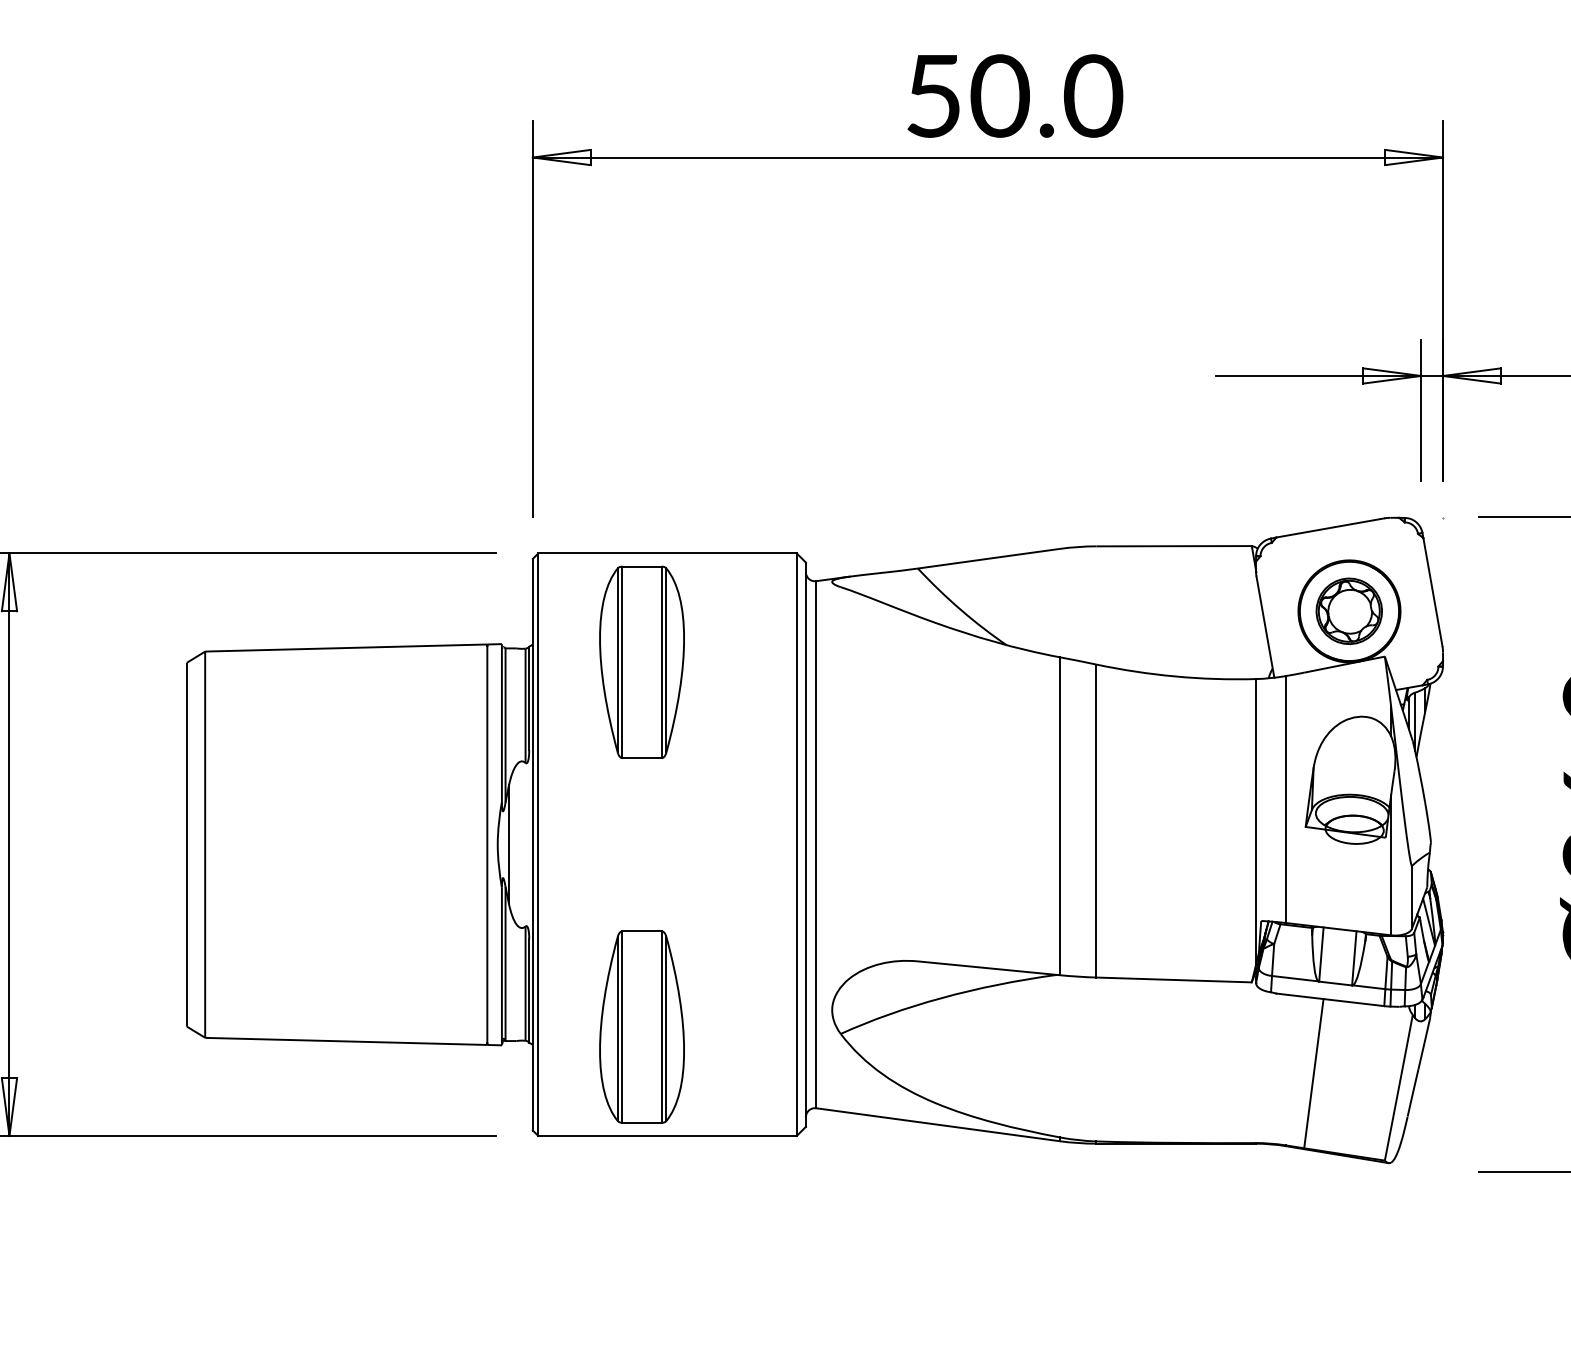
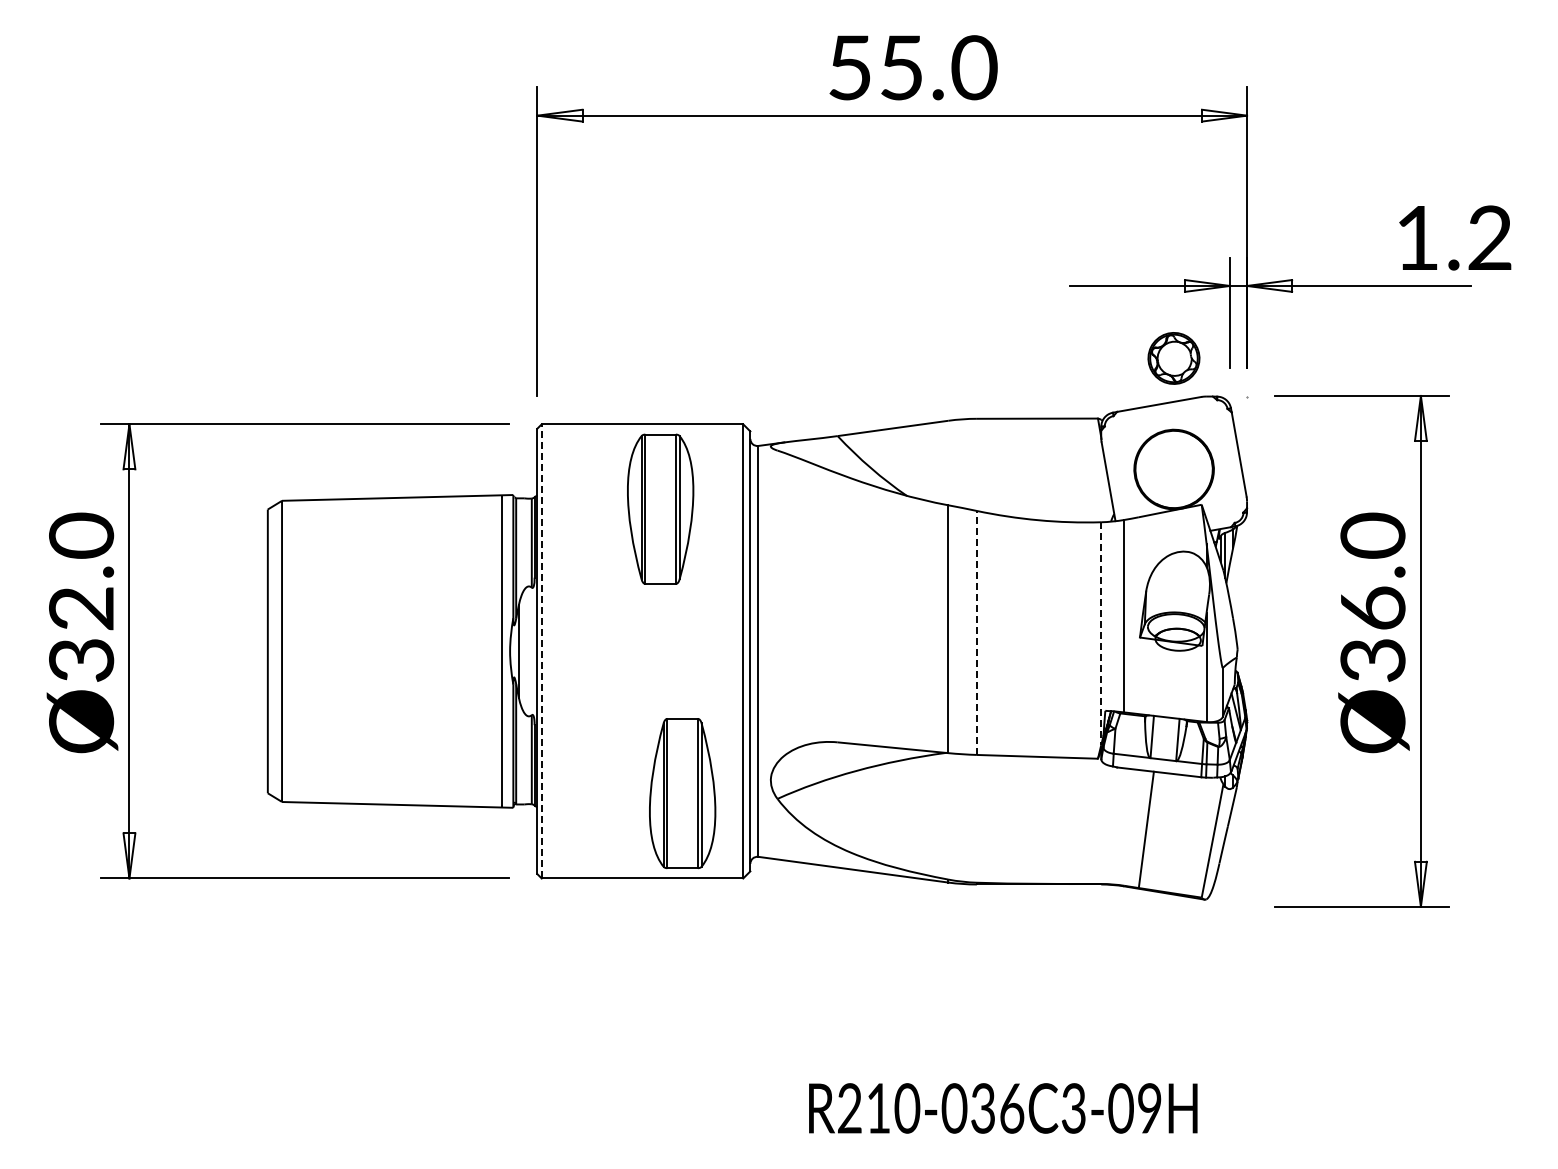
text: (999, 95) -> (901, 67), 50.0 -> 55.0
part: (1348, 611) -> (1173, 358), moved
part: (641, 661) -> (660, 508), moved
line: (1095, 820) -> (976, 632), solid -> dashed
line: (1256, 823) -> (1101, 634), solid -> dashed
line: (538, 843) -> (541, 650), solid -> dashed
part: (641, 1026) -> (682, 793), moved

